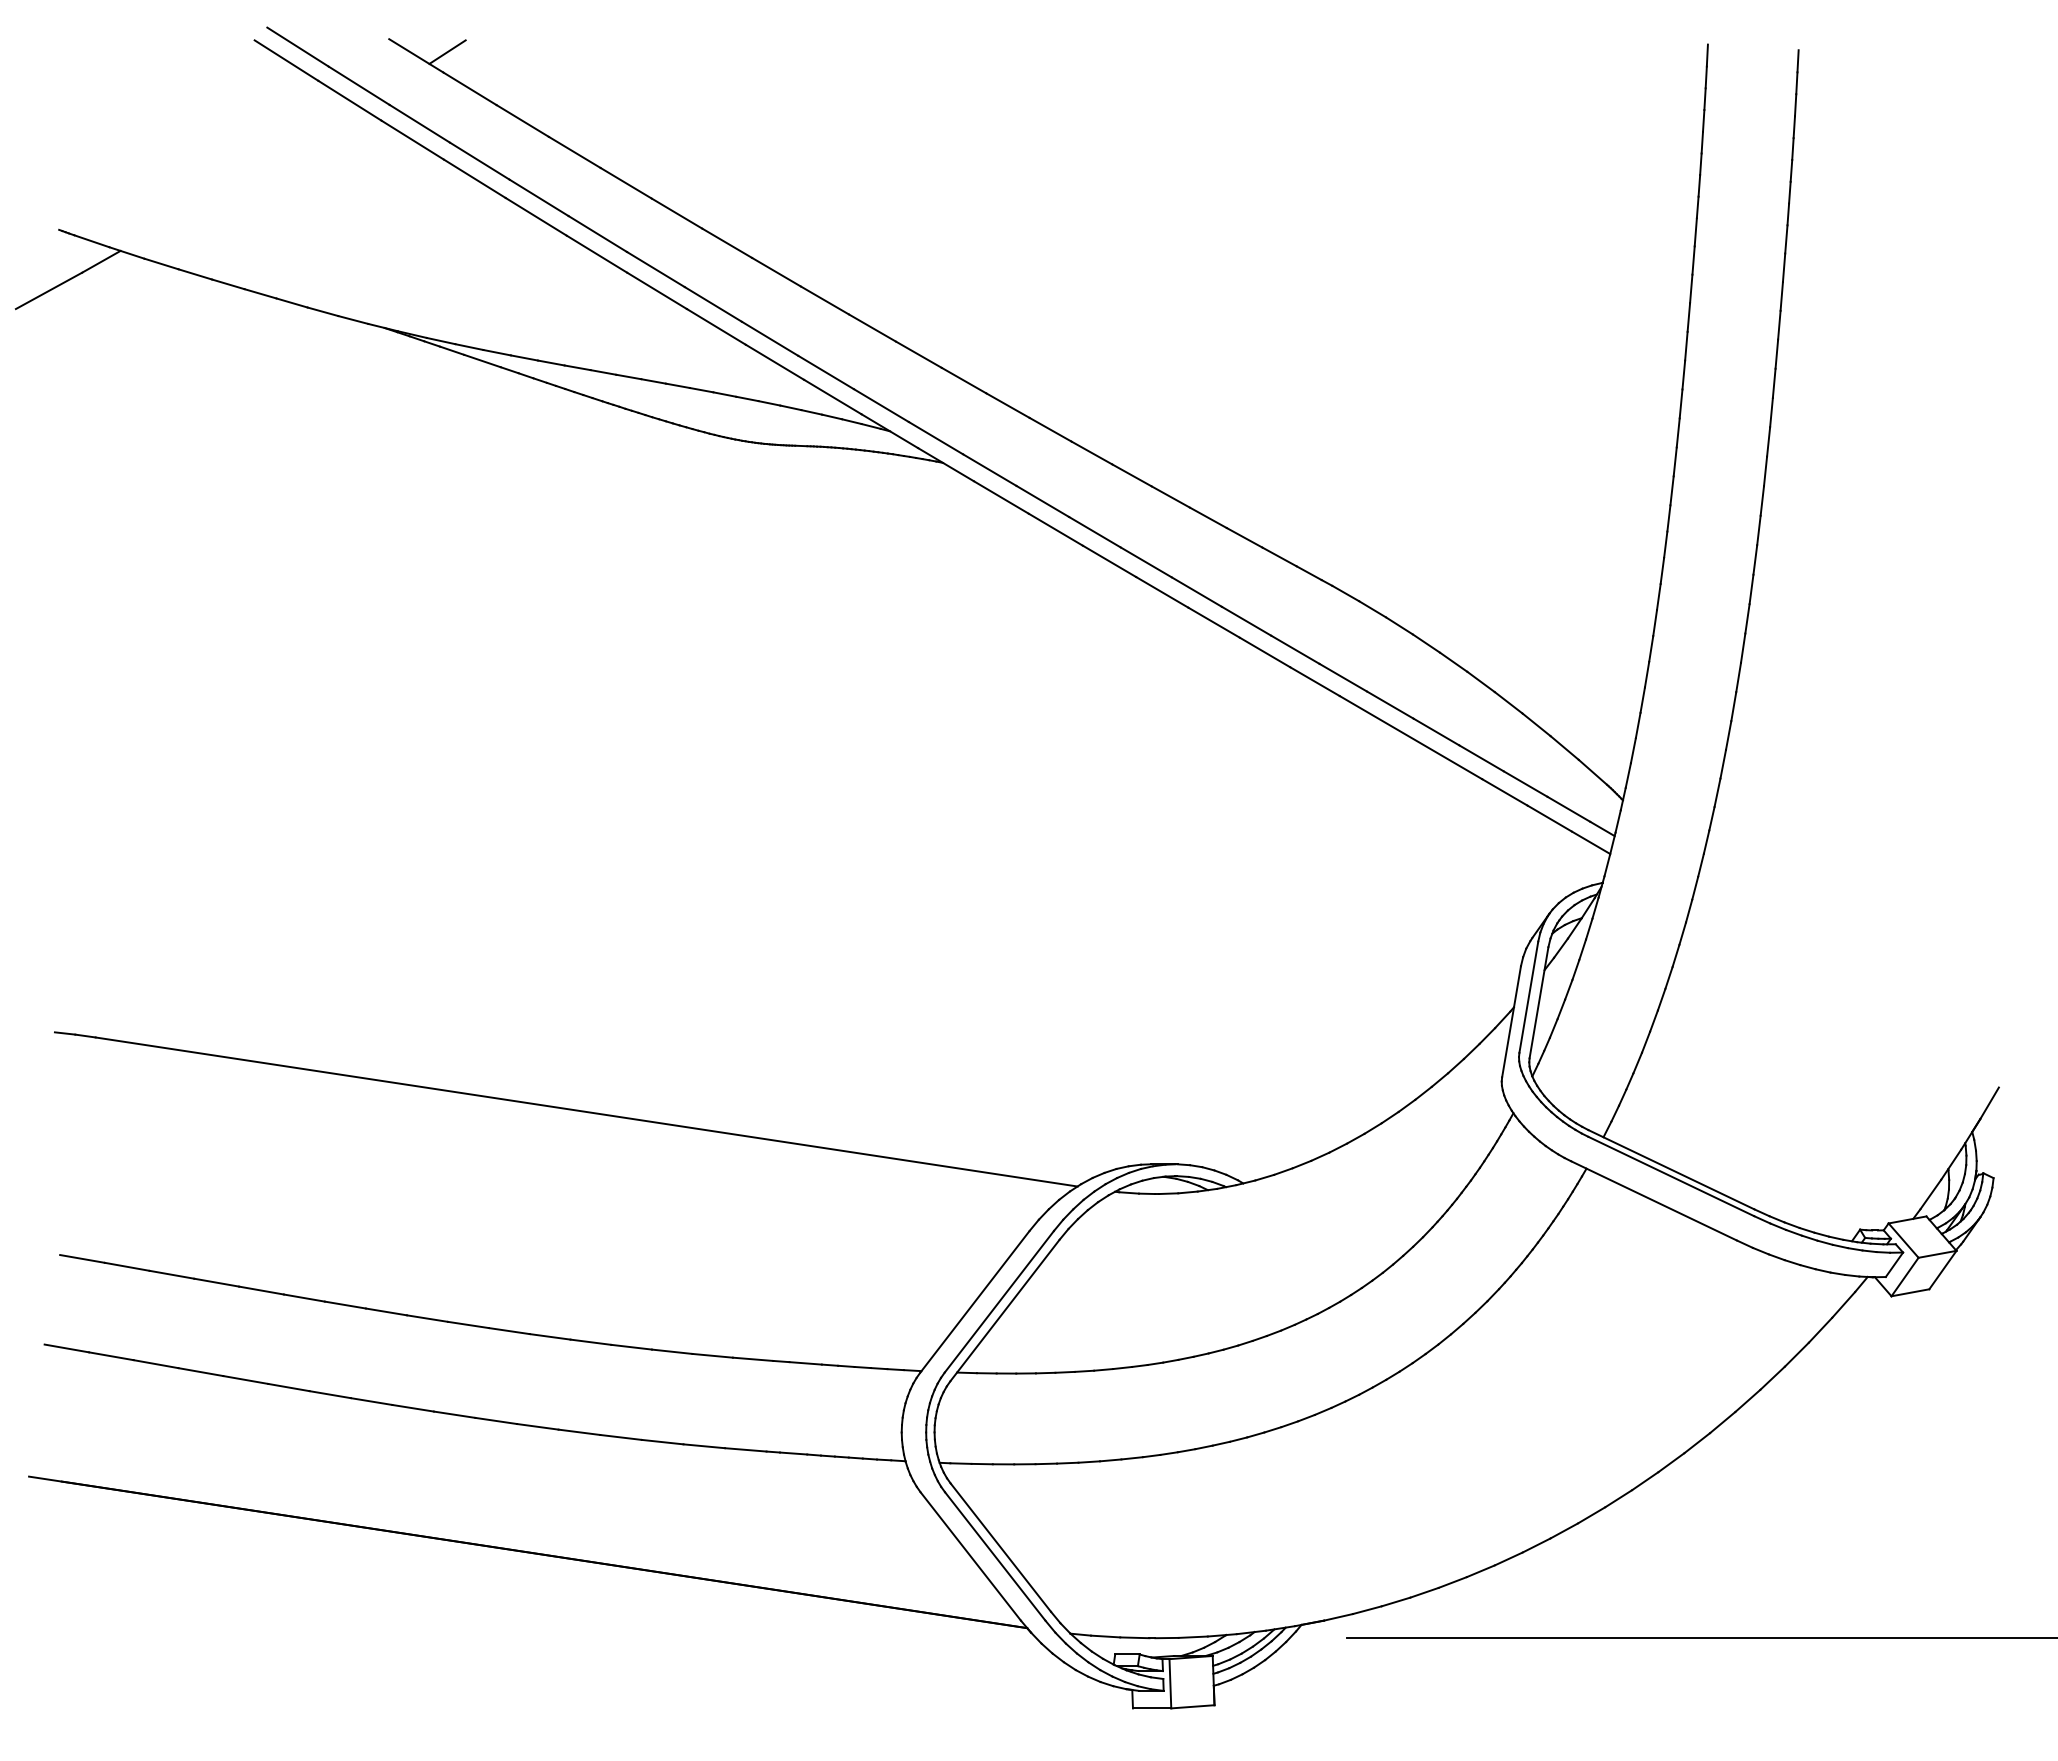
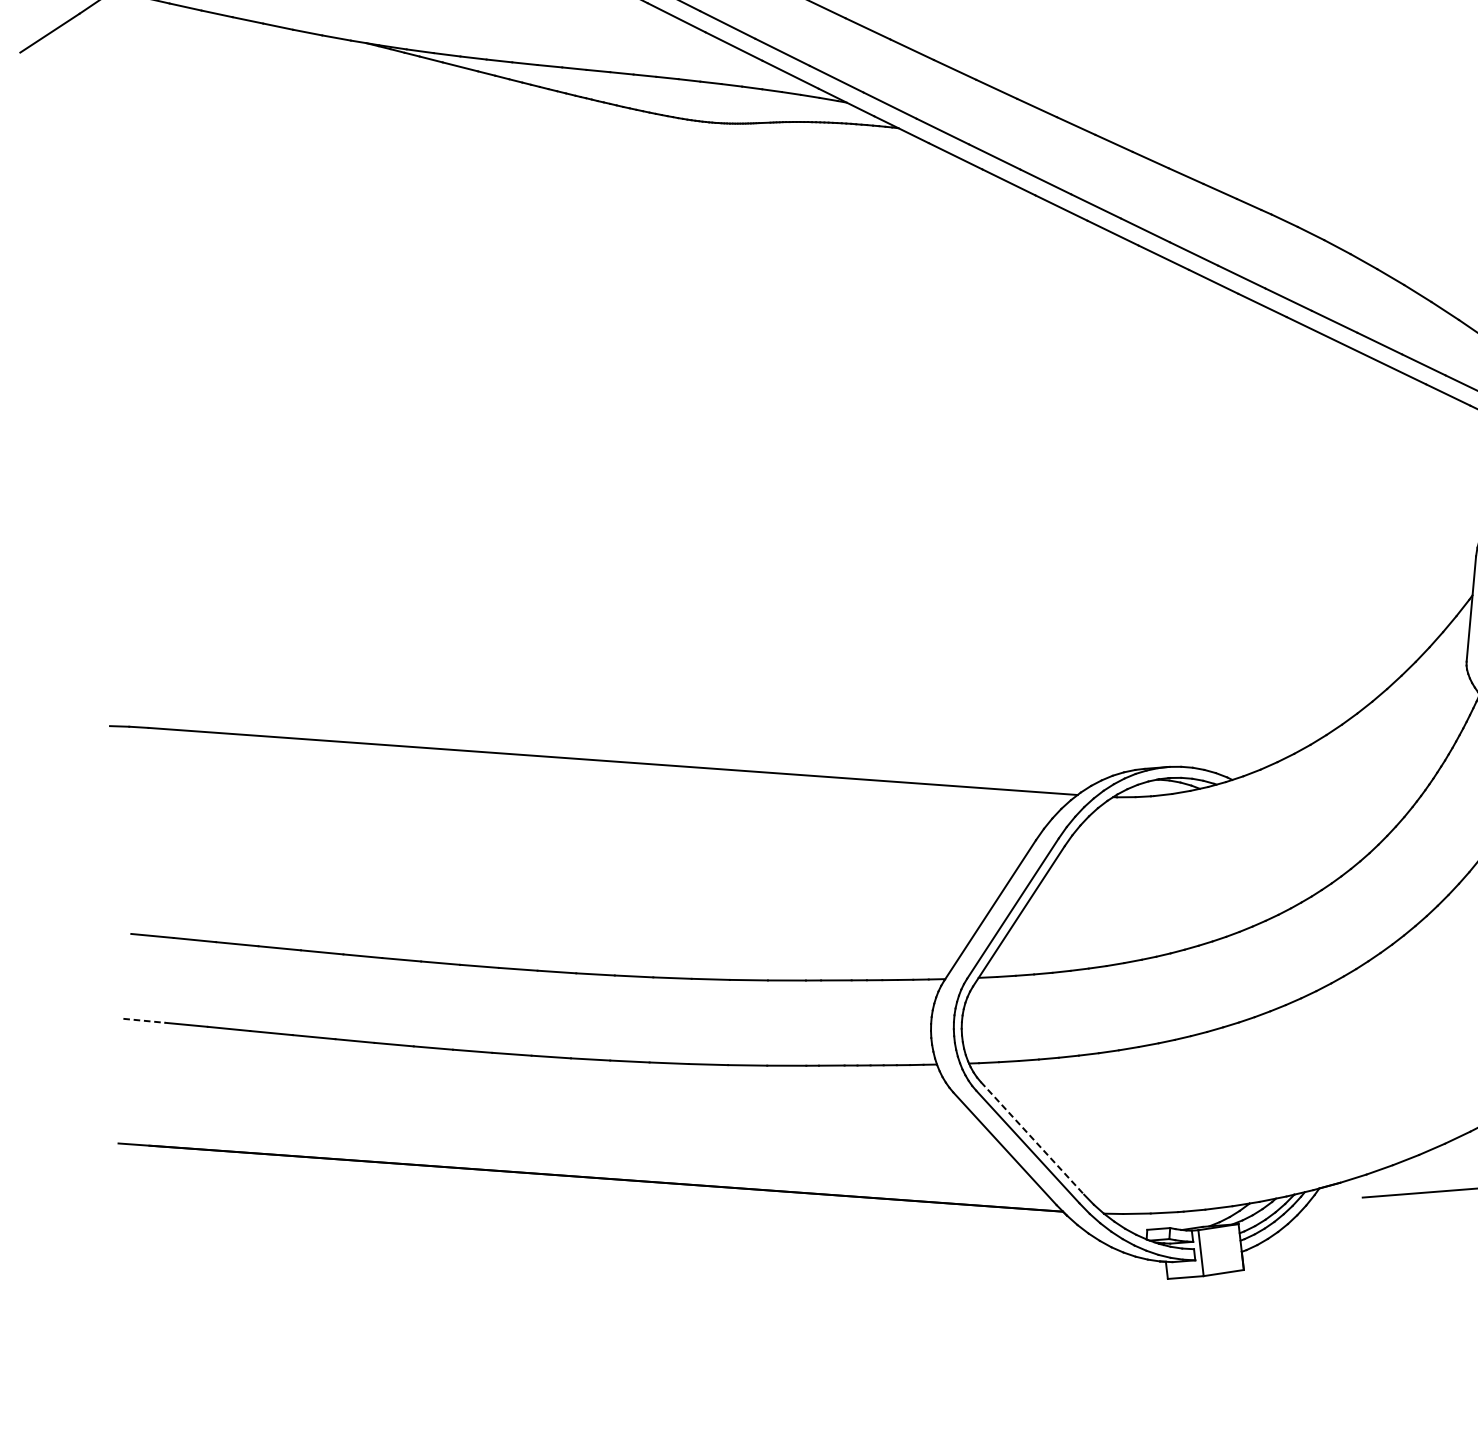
line: (66, 1348) -> (144, 1020), solid -> dashed
line: (1001, 1548) -> (1033, 1139), solid -> dashed

